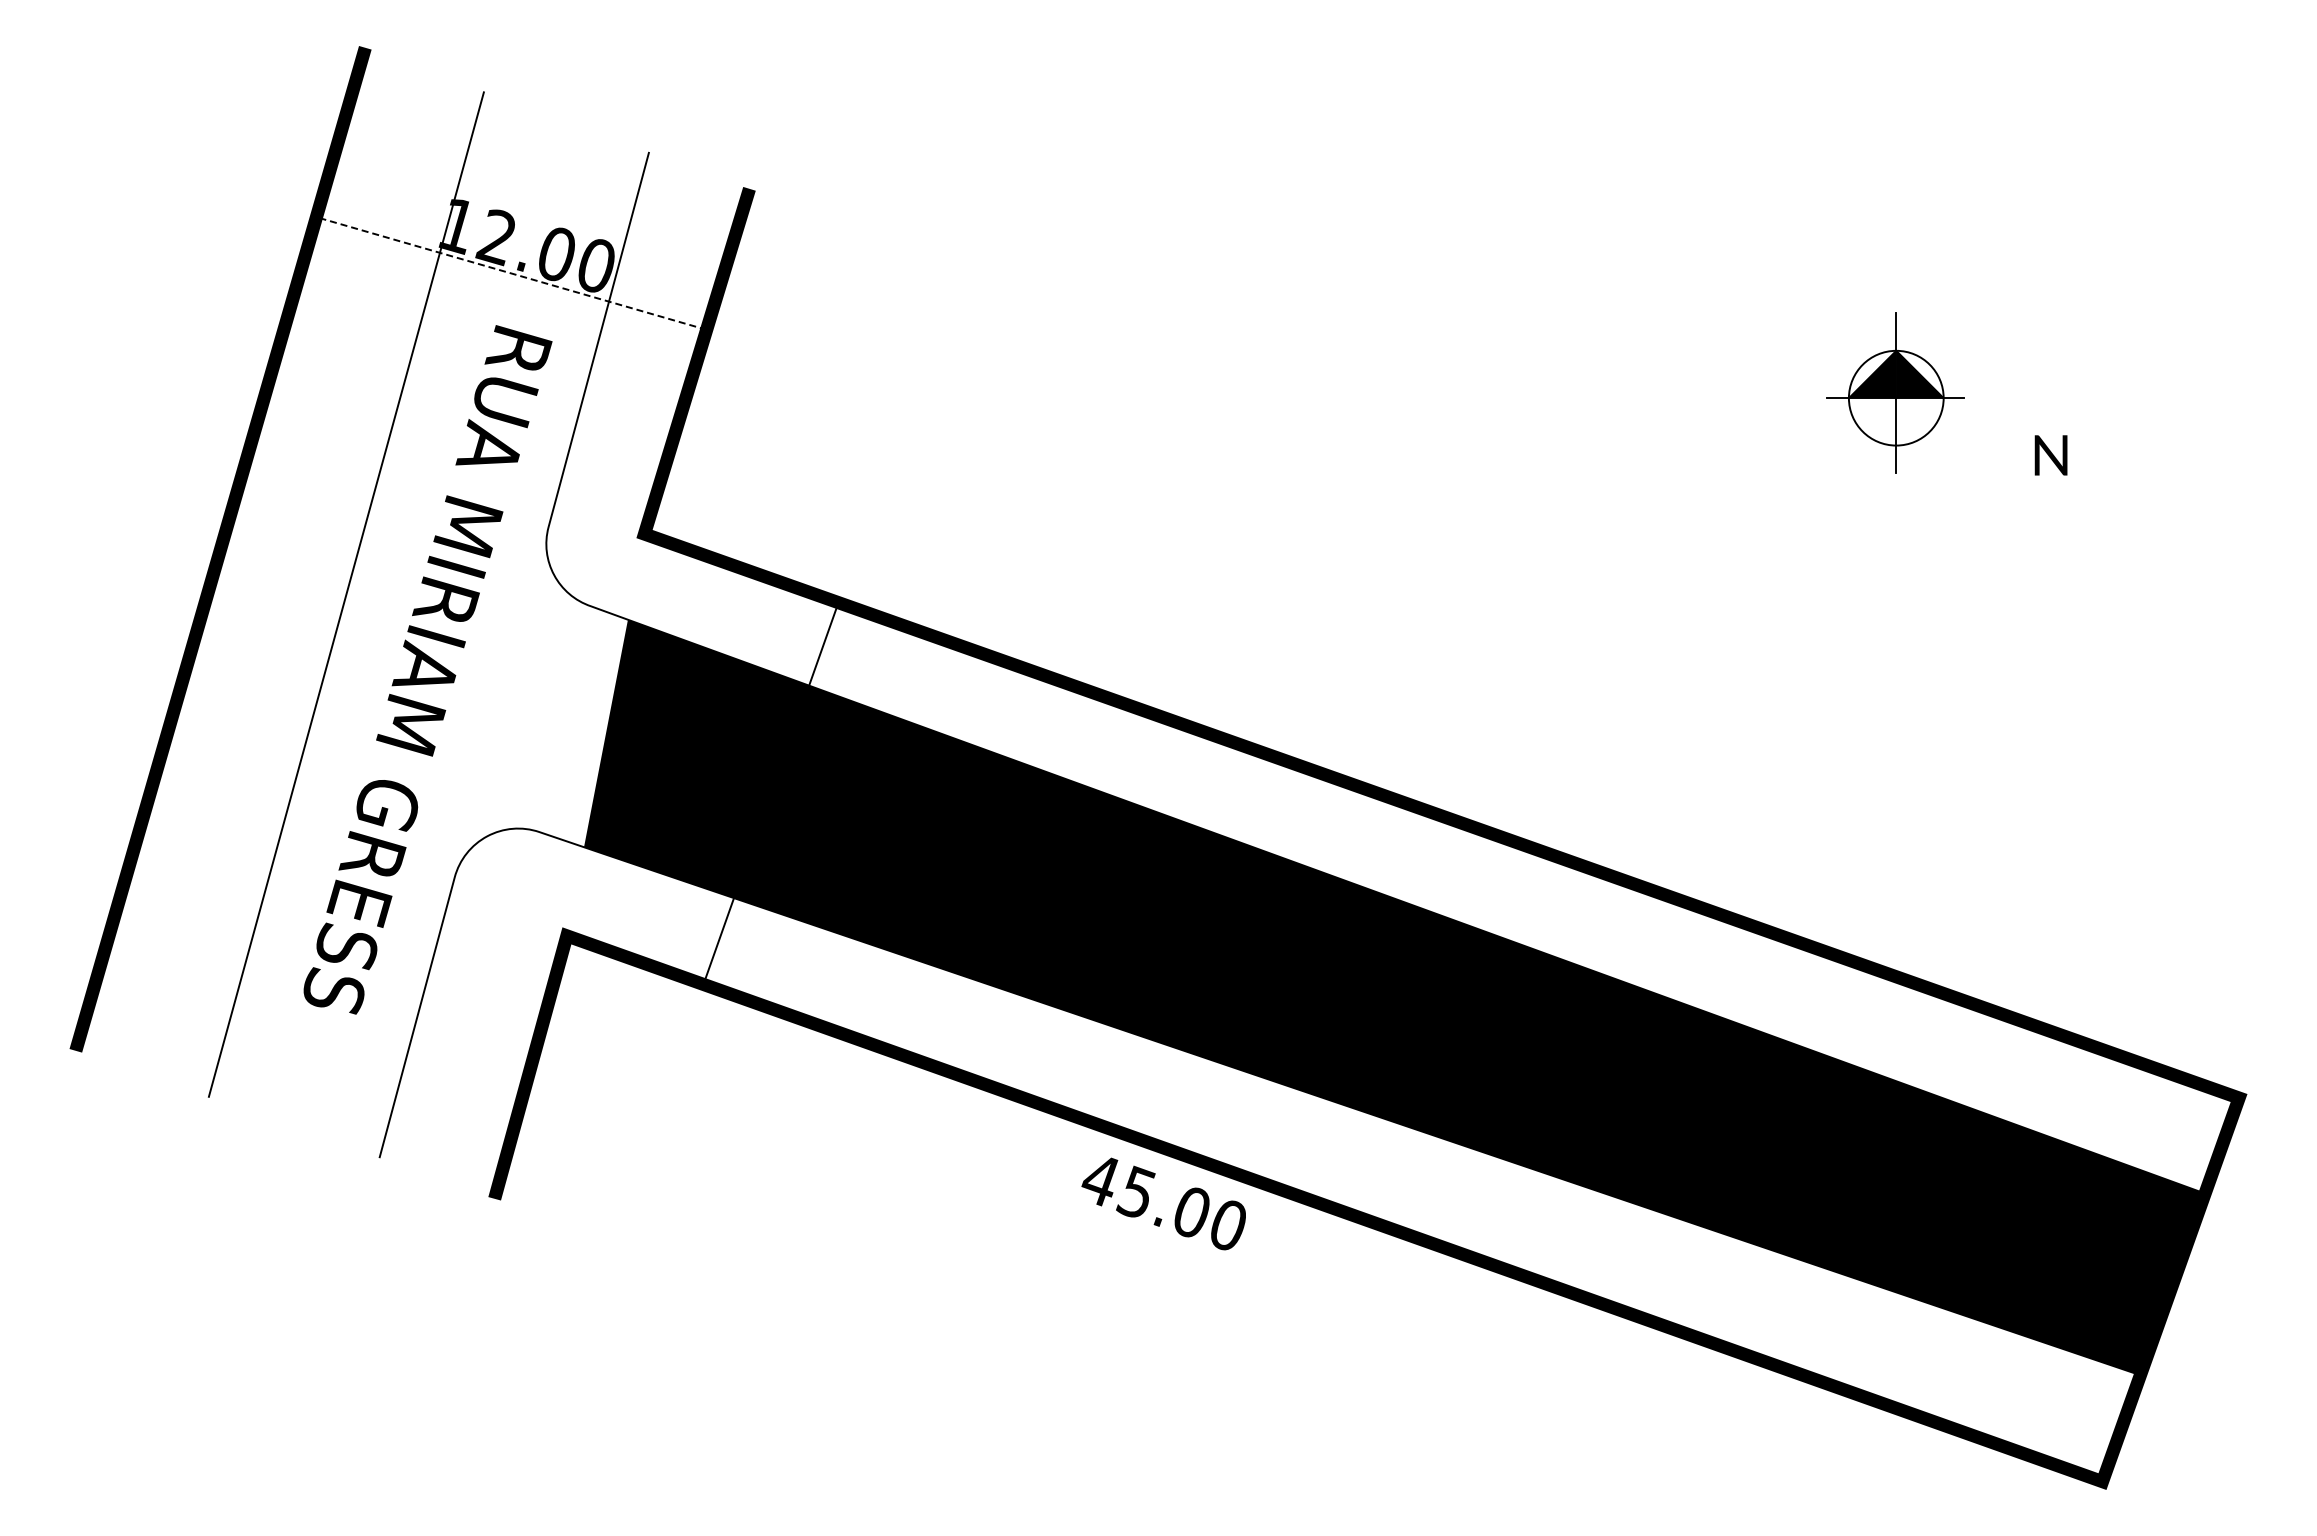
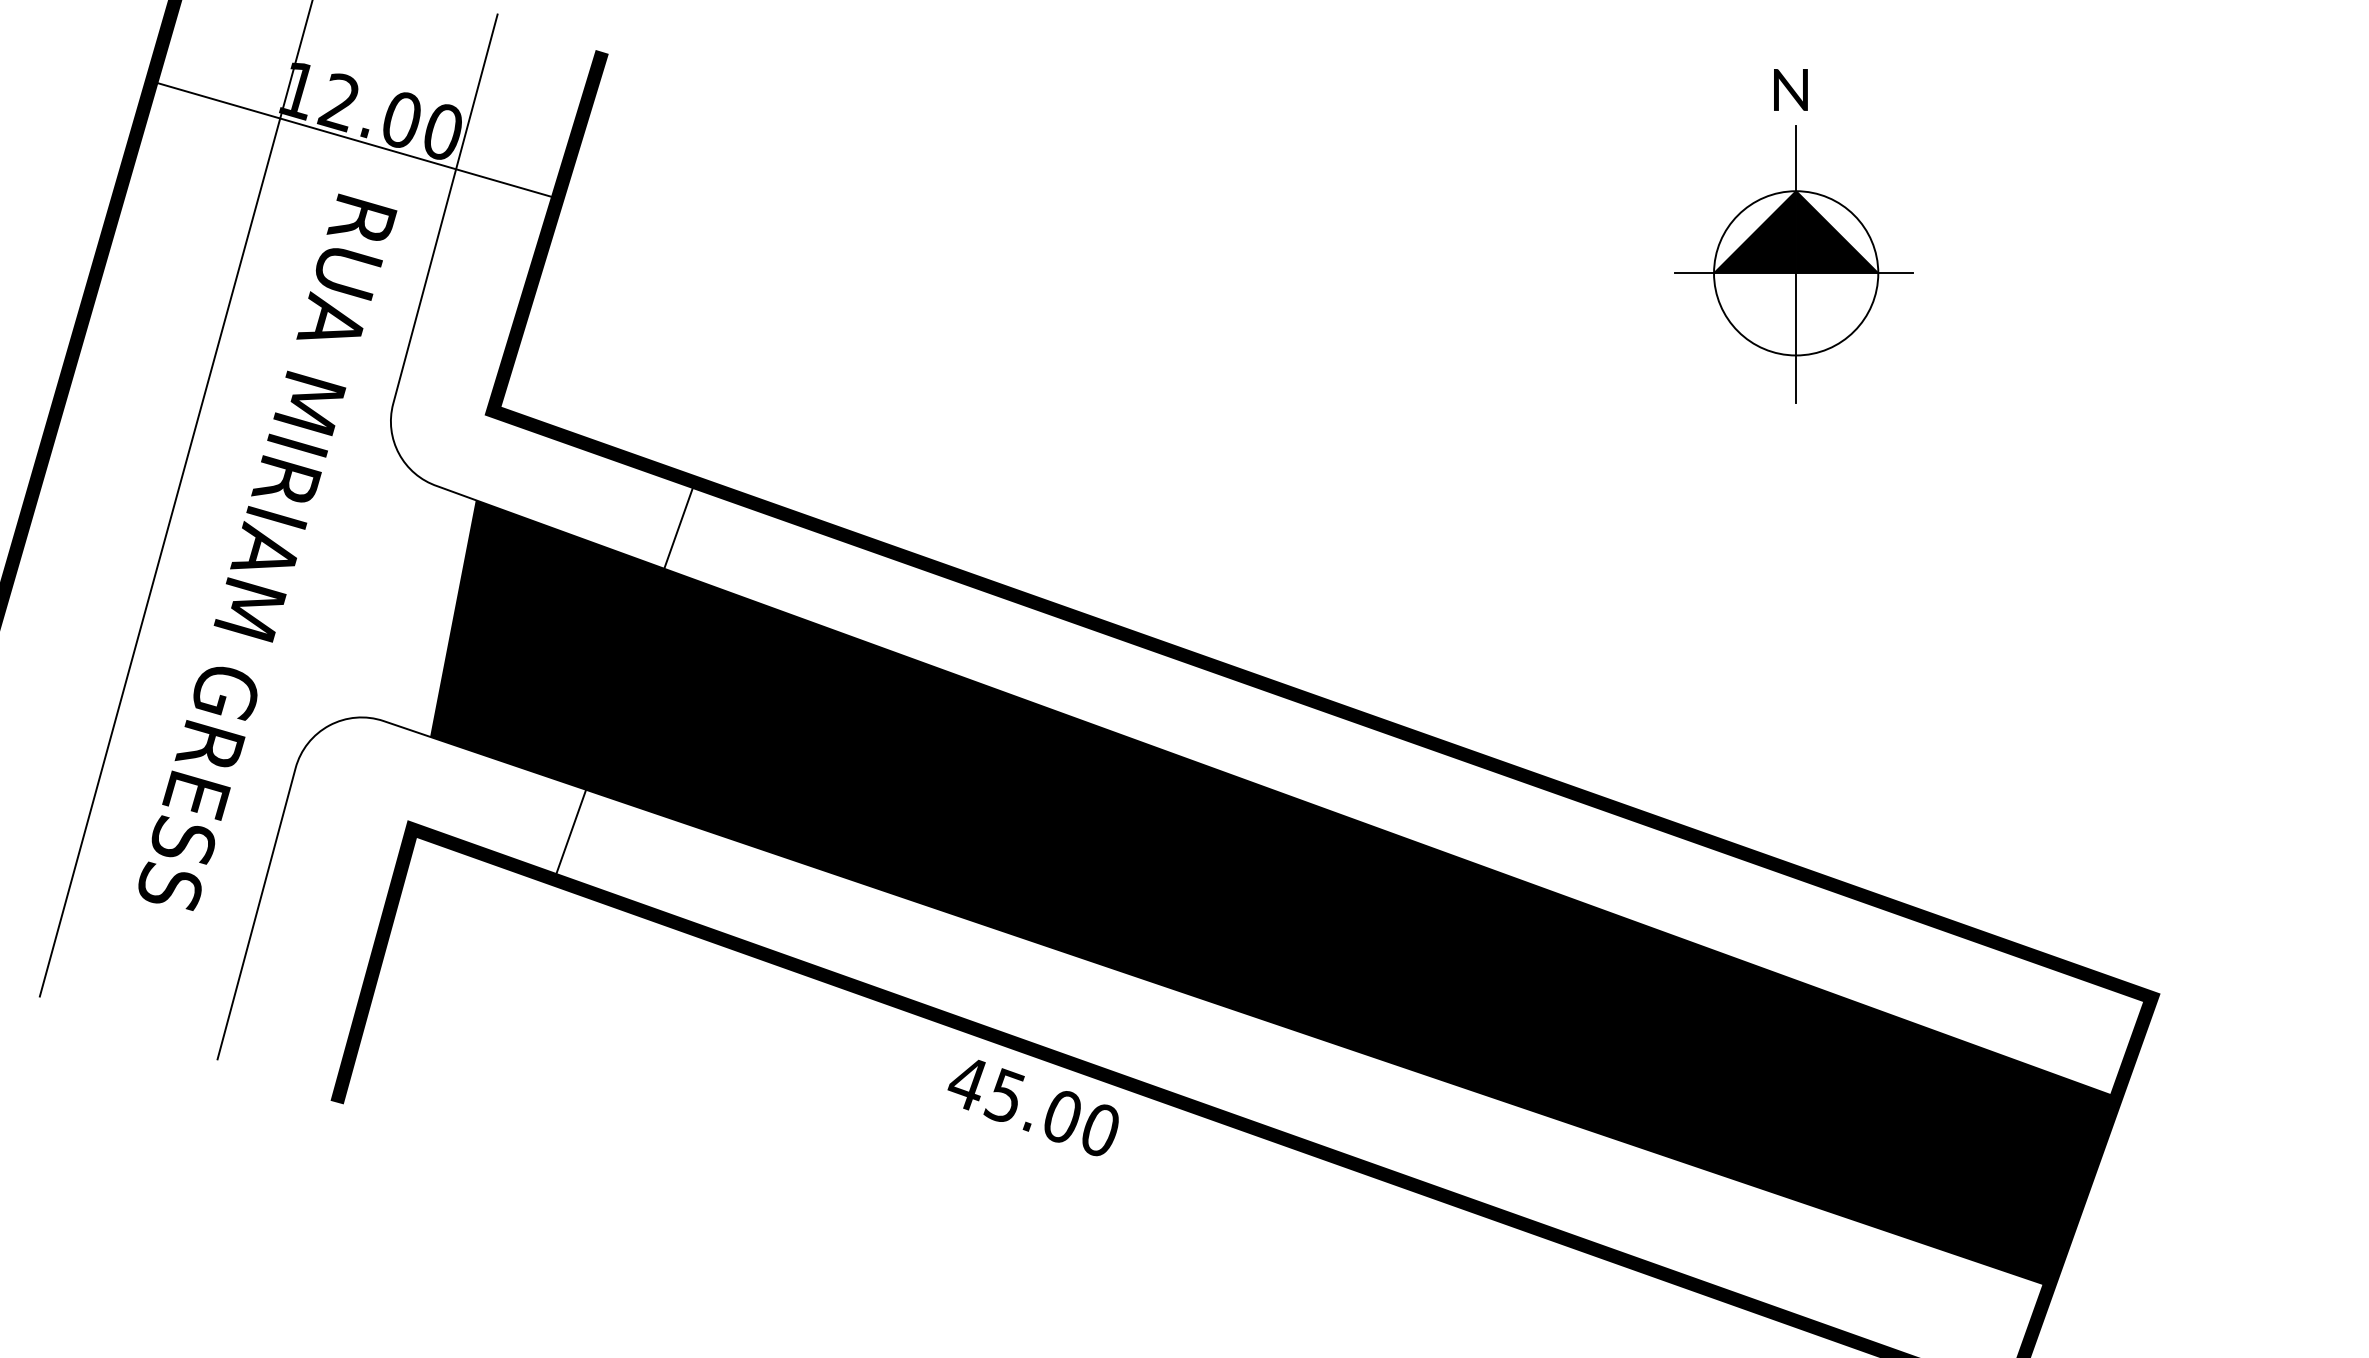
line: (511, 273) -> (354, 139), dashed -> solid
part: (1894, 392) -> (1793, 263), size x1.67
text: (2050, 455) -> (1790, 90), moved

